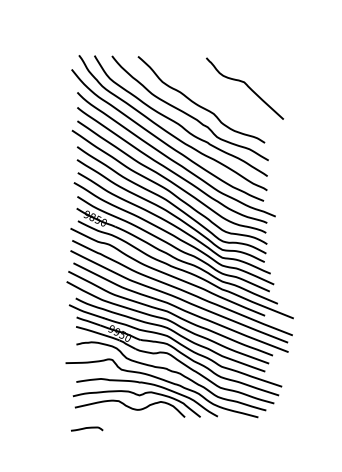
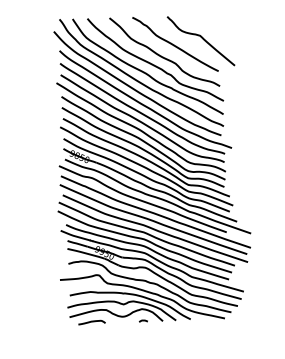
curve: (213, 91) -> (174, 44), added
curve: (161, 415) -> (143, 320), added
curve: (87, 428) -> (92, 322), moved

